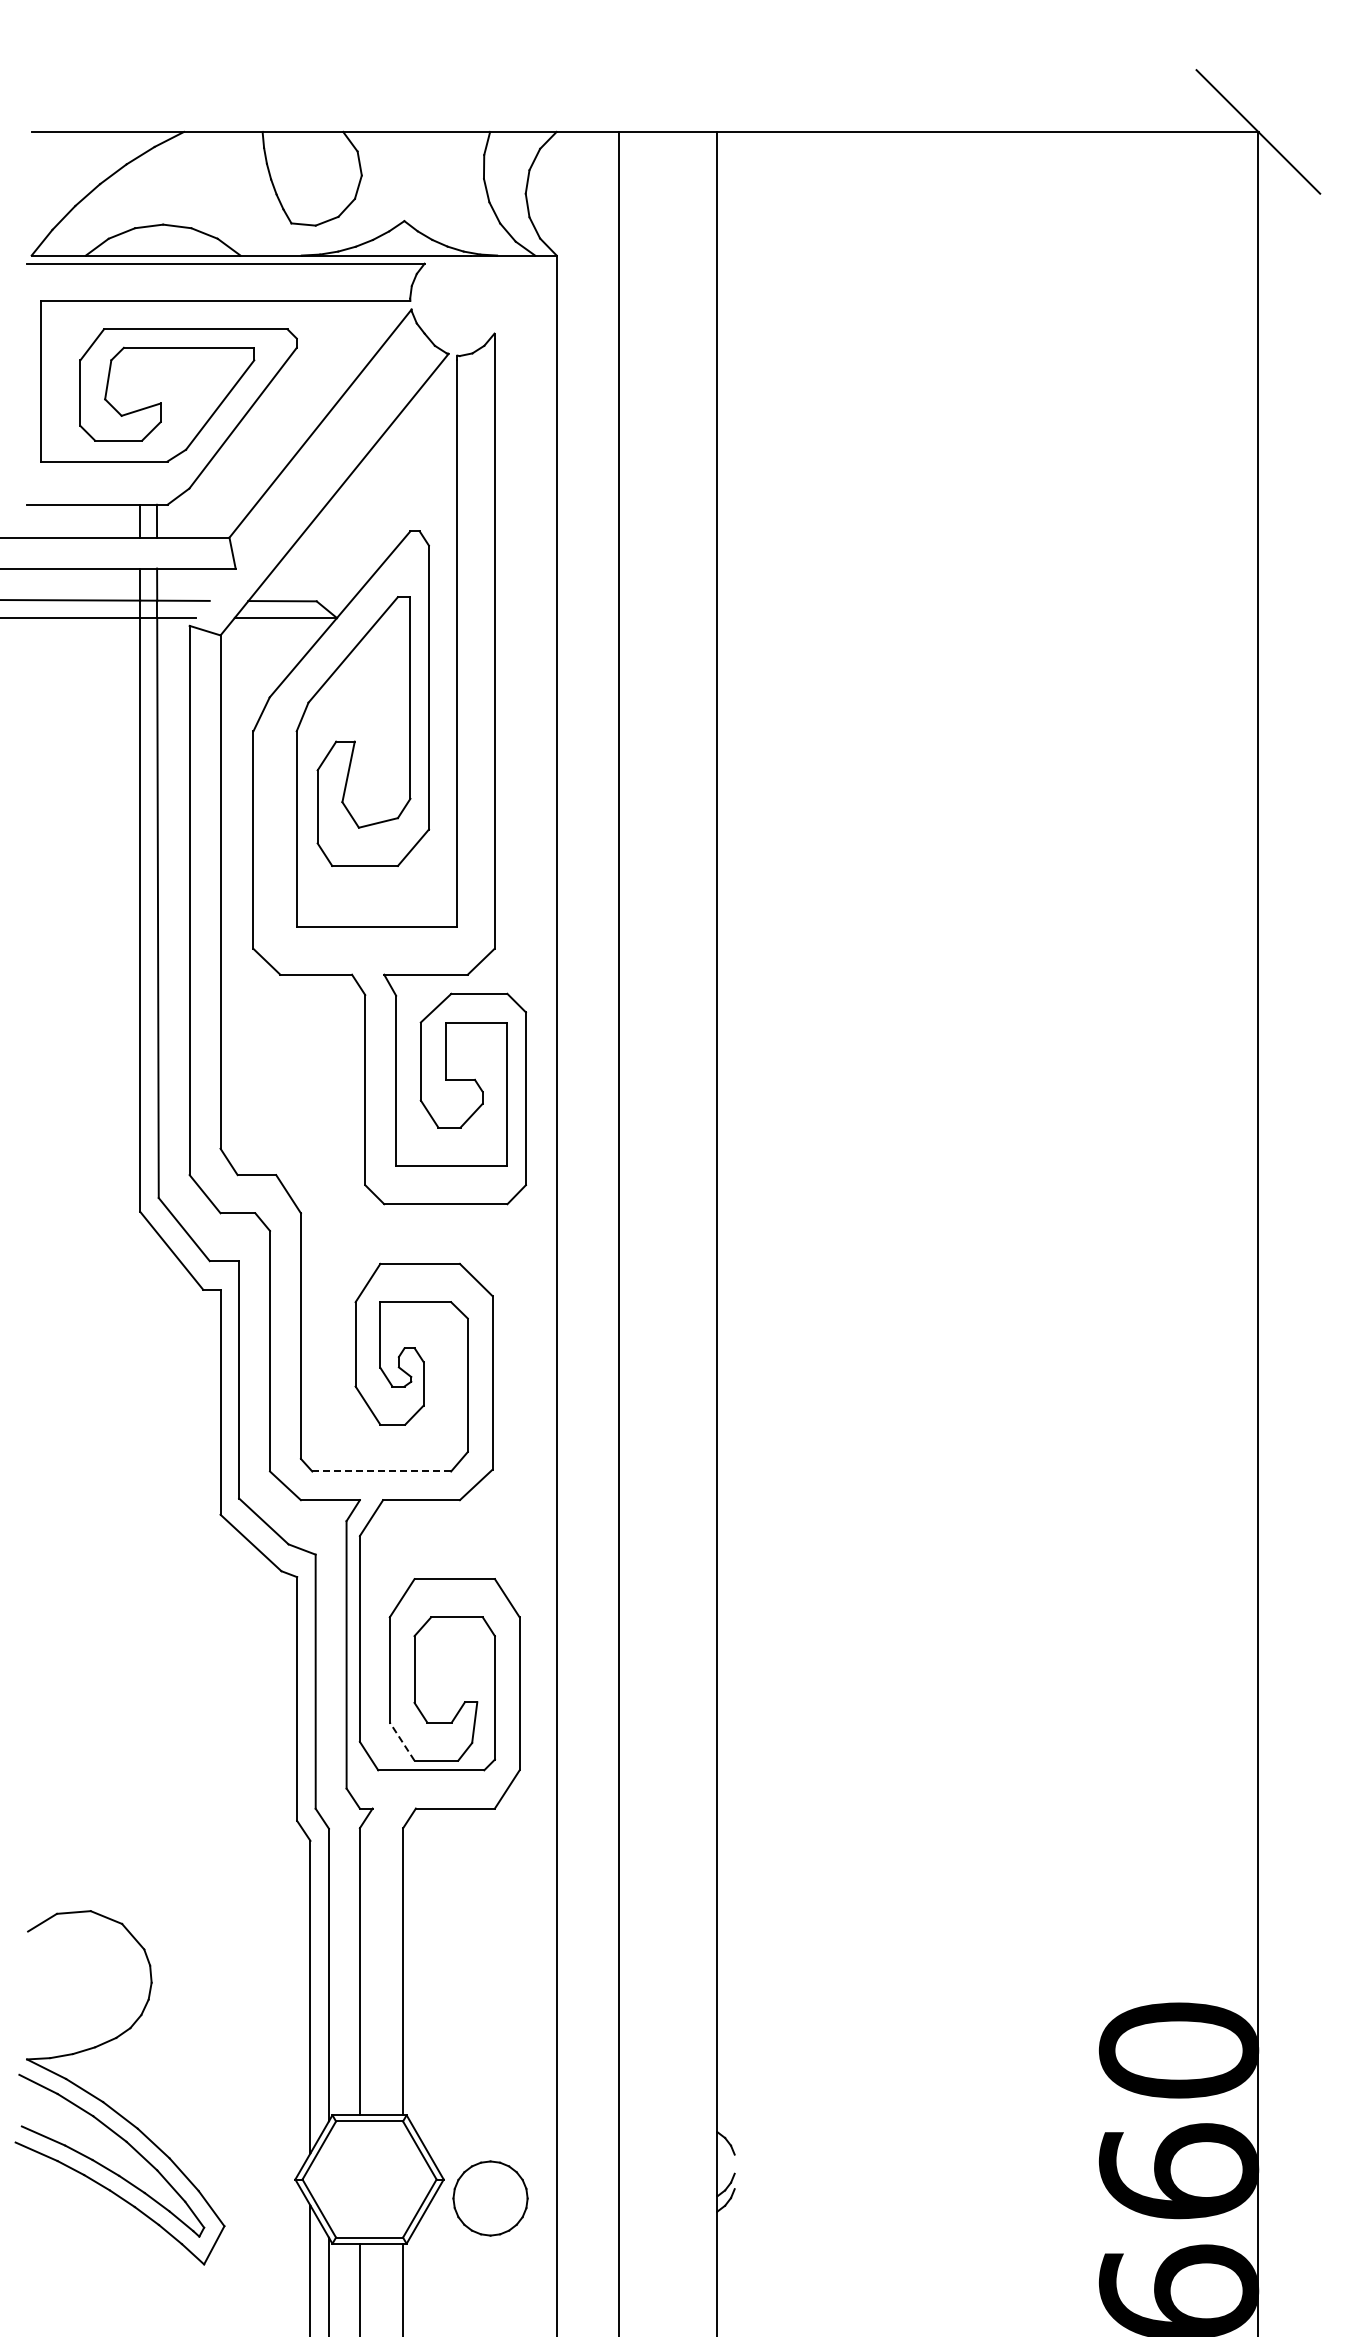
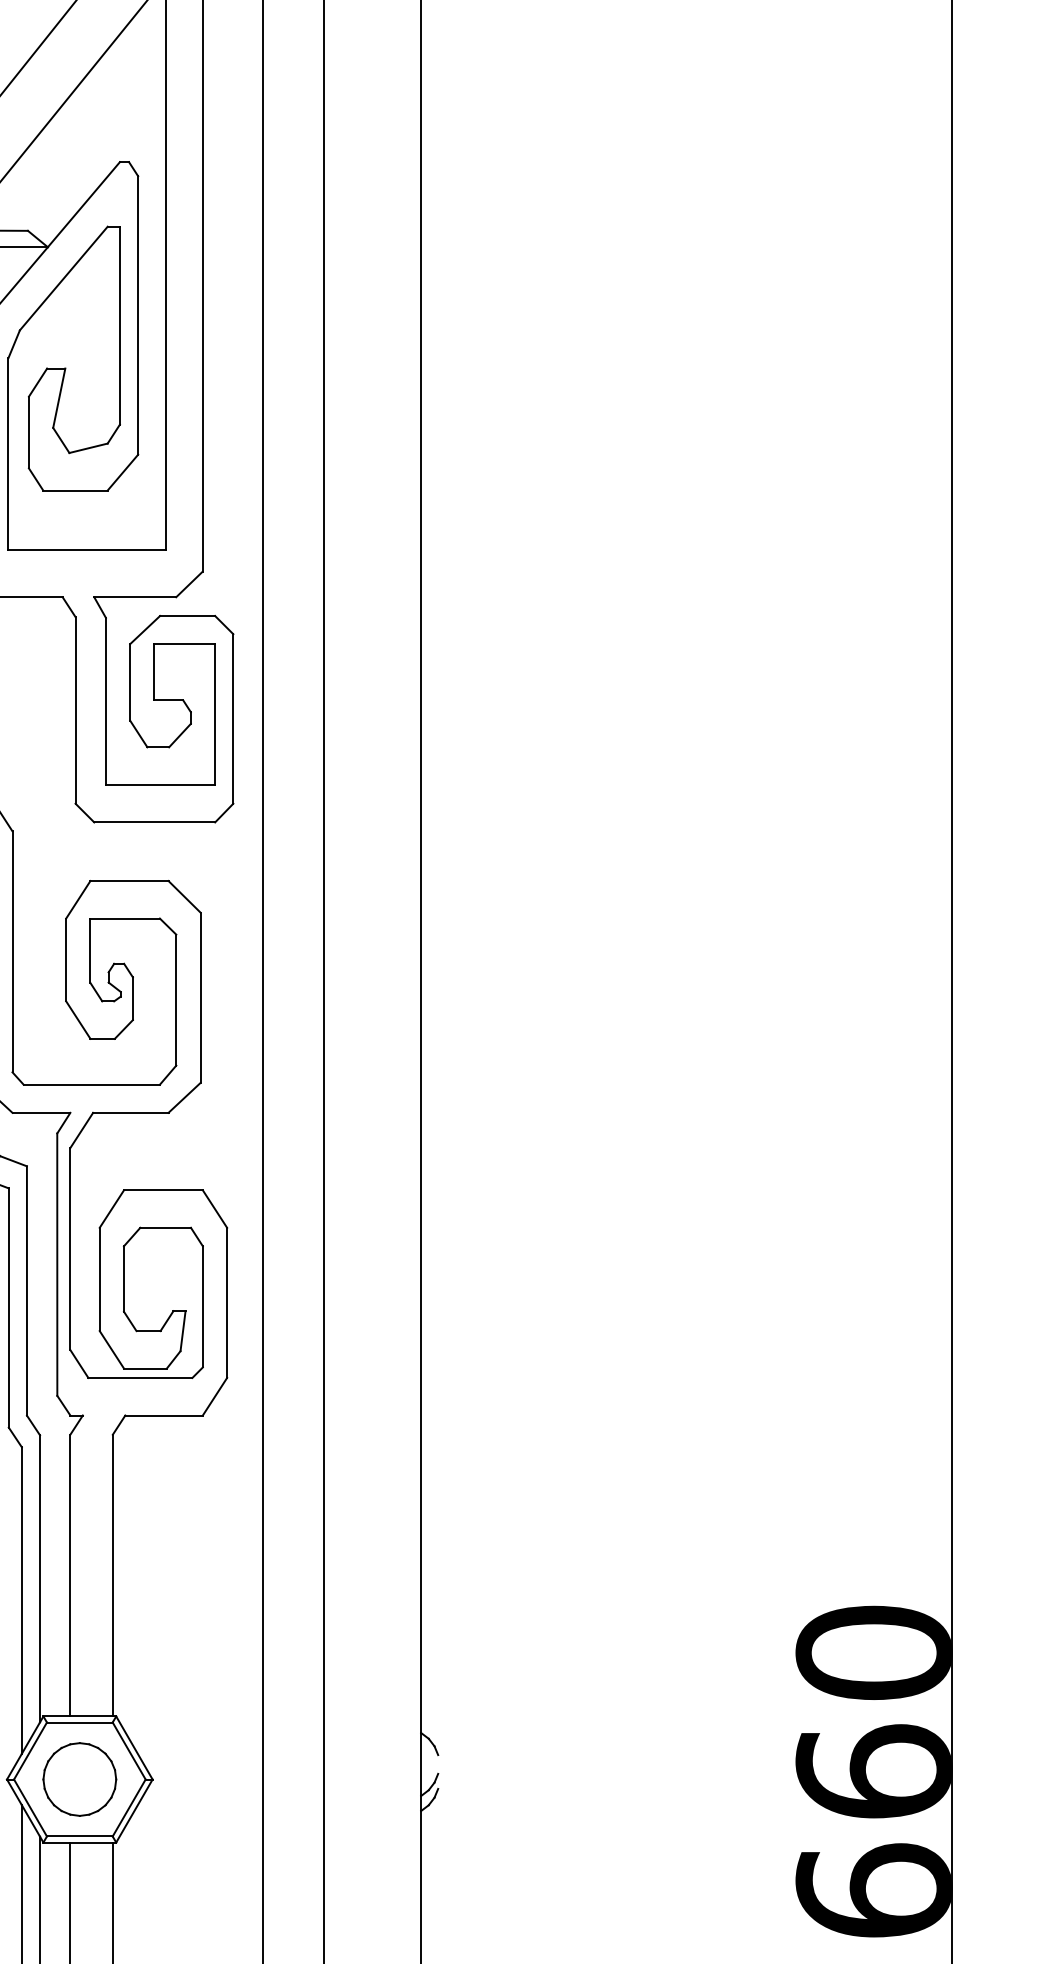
line: (381, 1471) -> (91, 1084), dashed -> solid
line: (402, 1741) -> (112, 1349), dashed -> solid
part: (490, 2198) -> (79, 1779), moved

